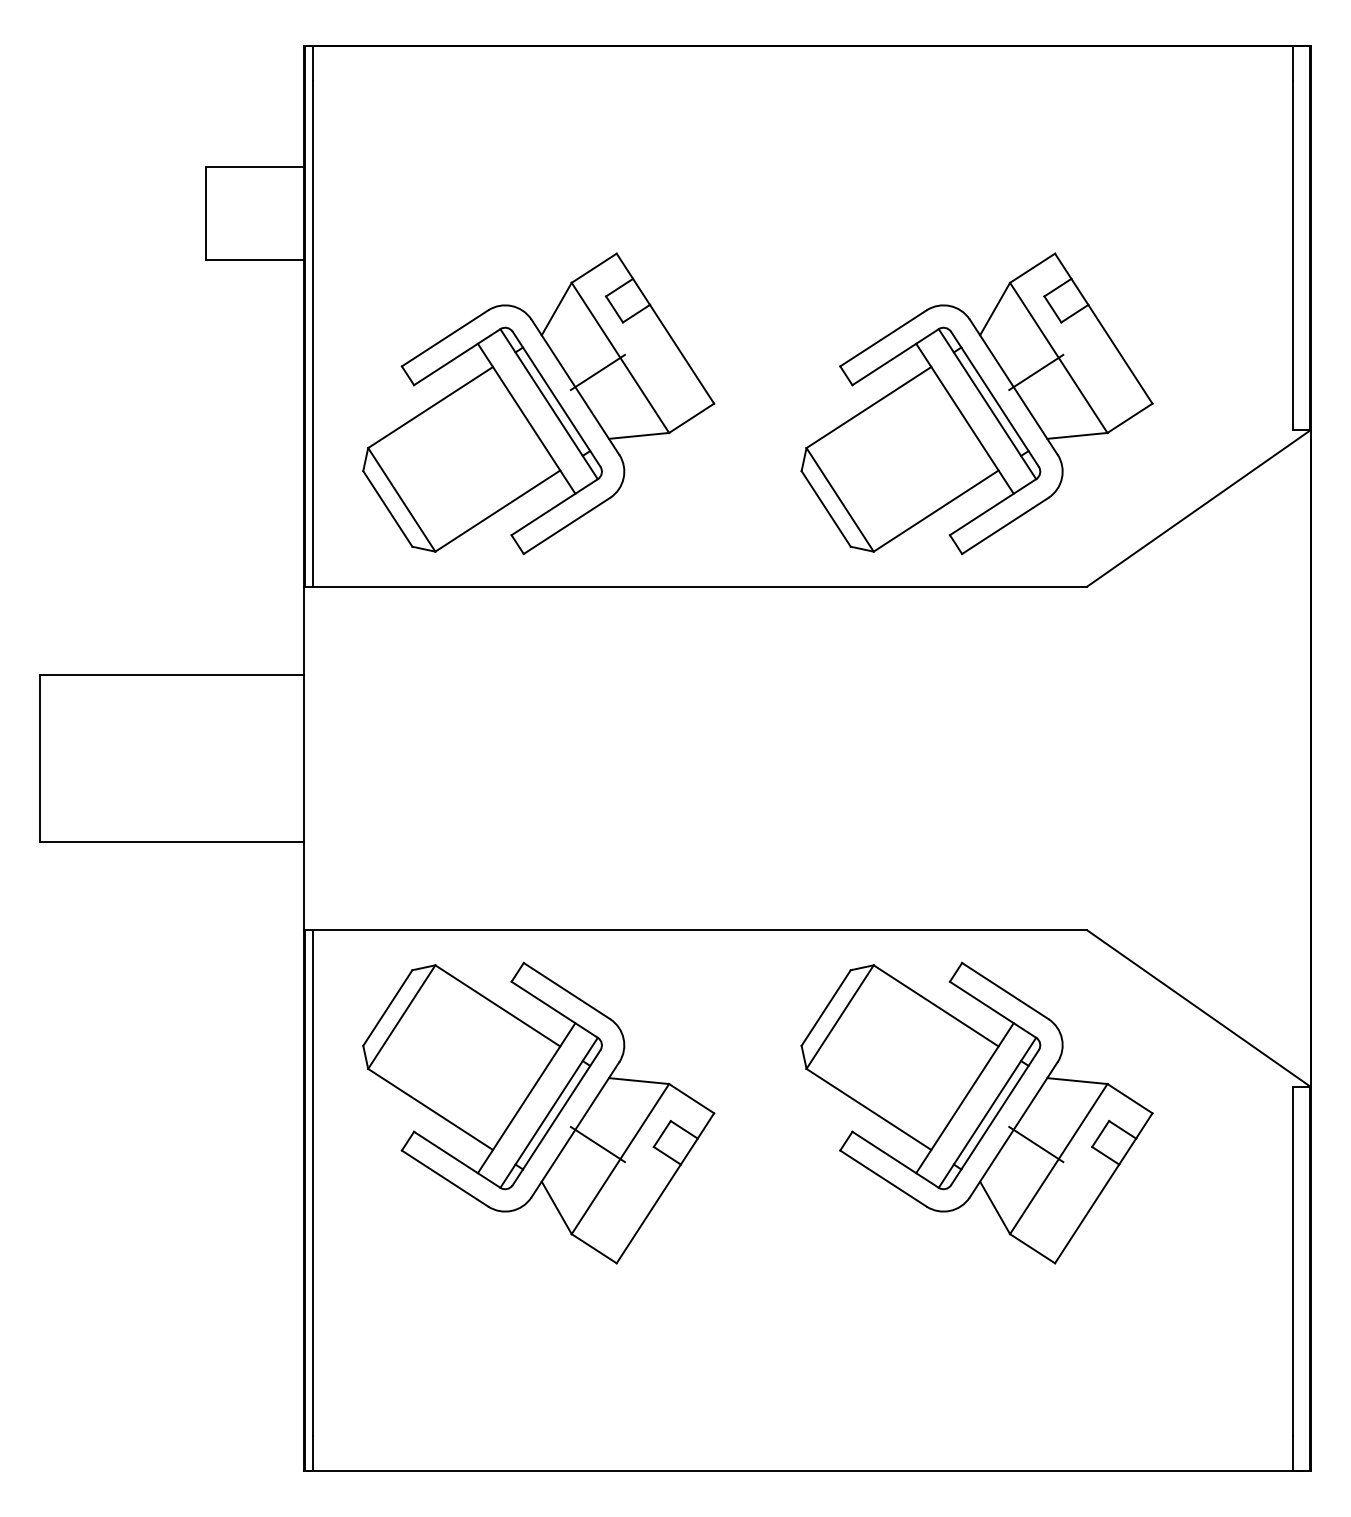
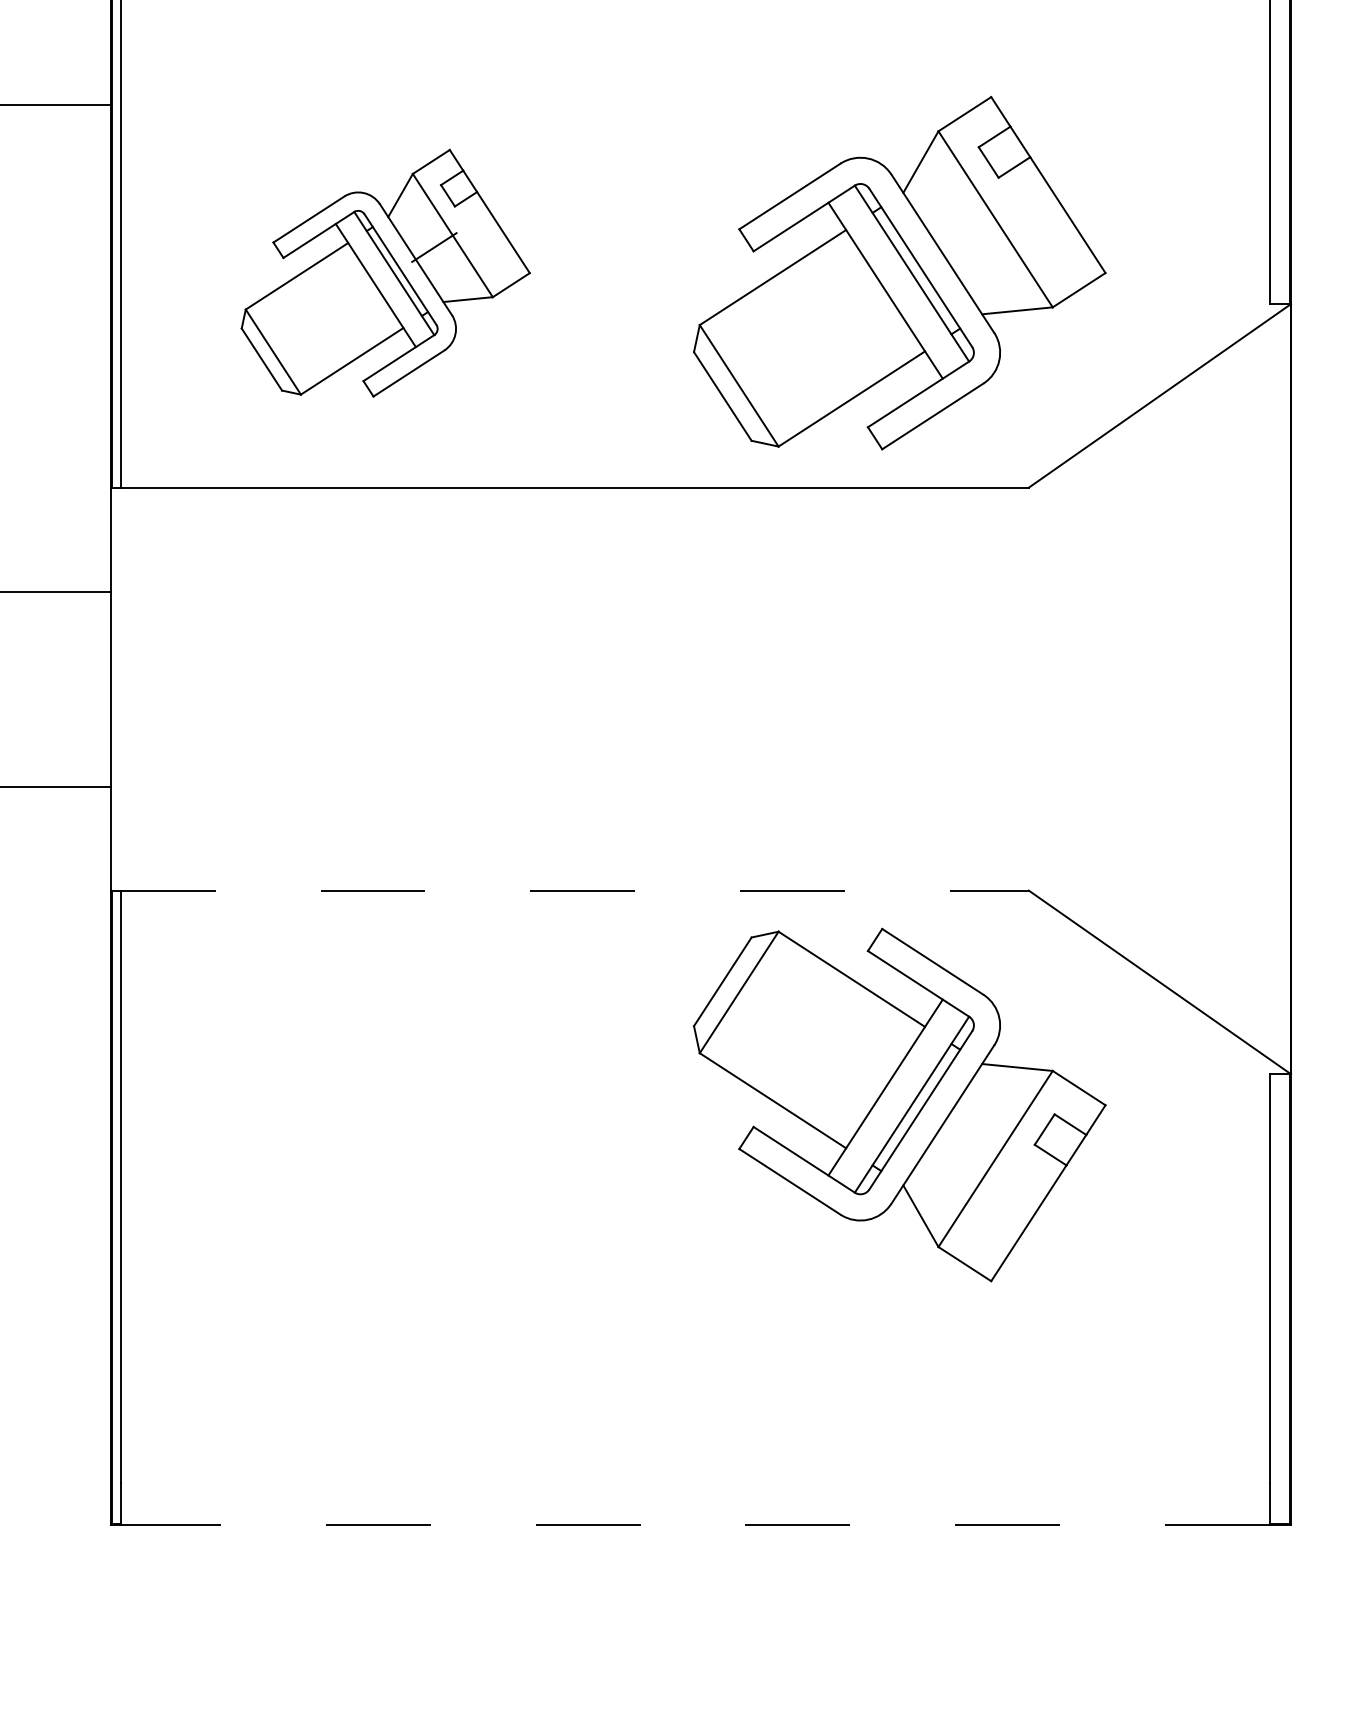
line: (1036, 372) -> (969, 236), removed
part: (538, 403) -> (385, 272), size x0.7
line: (696, 930) -> (570, 890), solid -> dashed
part: (538, 1112) -> (385, 1104), removed
line: (1036, 1144) -> (969, 1141), removed
line: (802, 1471) -> (695, 1525), solid -> dashed

